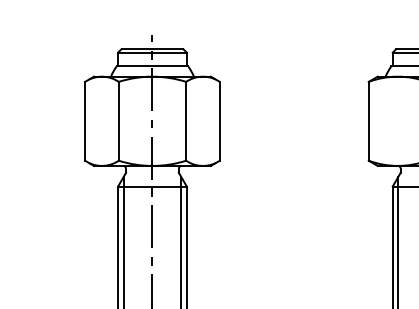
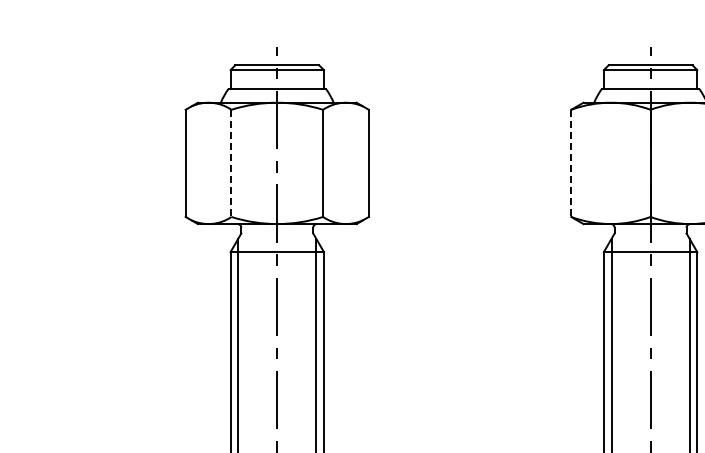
line: (118, 121) -> (231, 163), solid -> dashed
line: (368, 121) -> (571, 163), solid -> dashed

